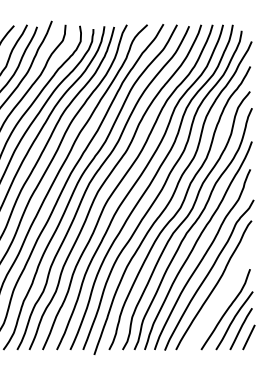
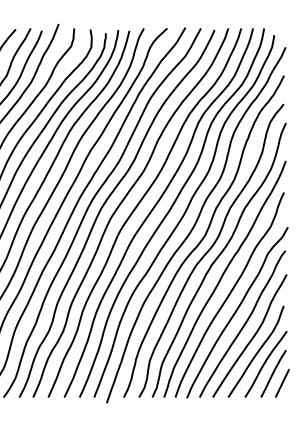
curve: (222, 296) -> (252, 336), added

